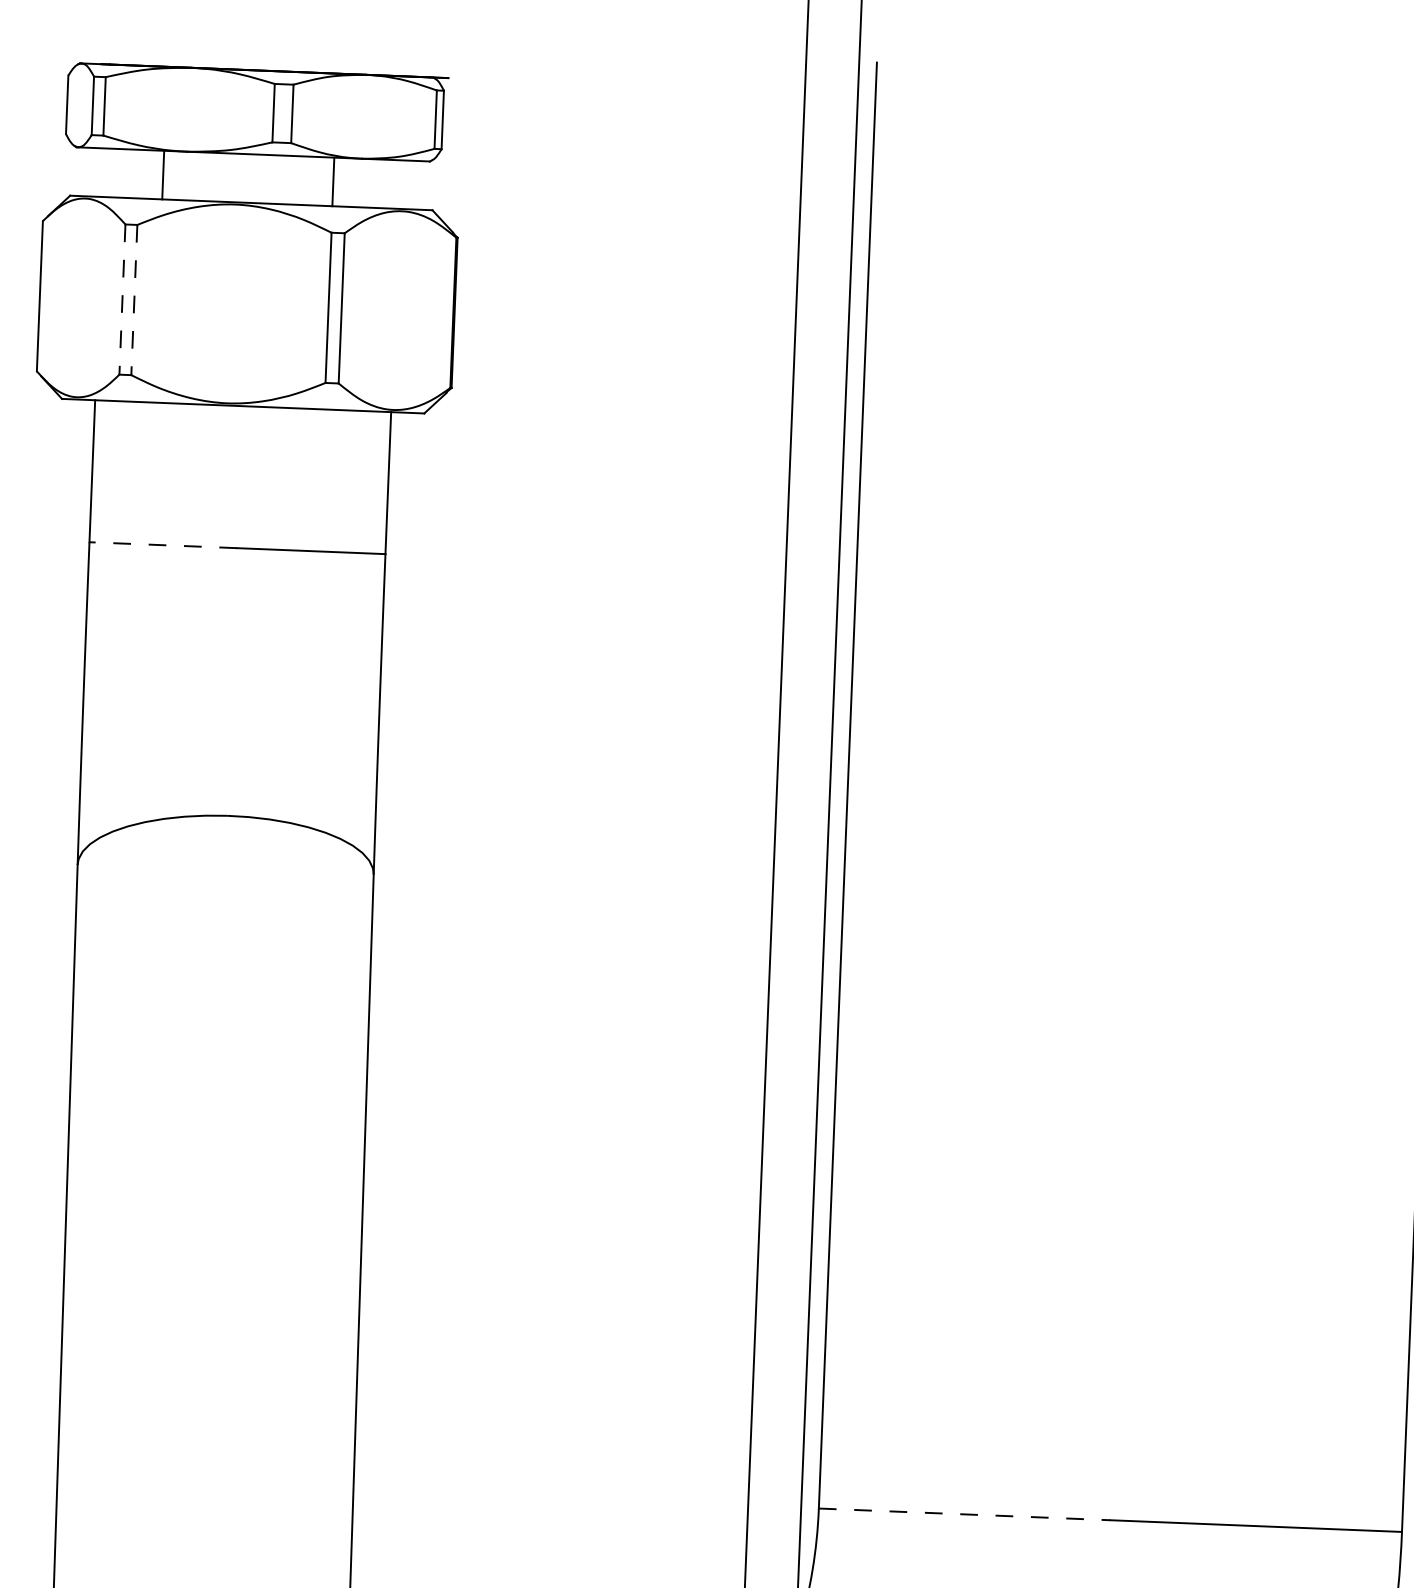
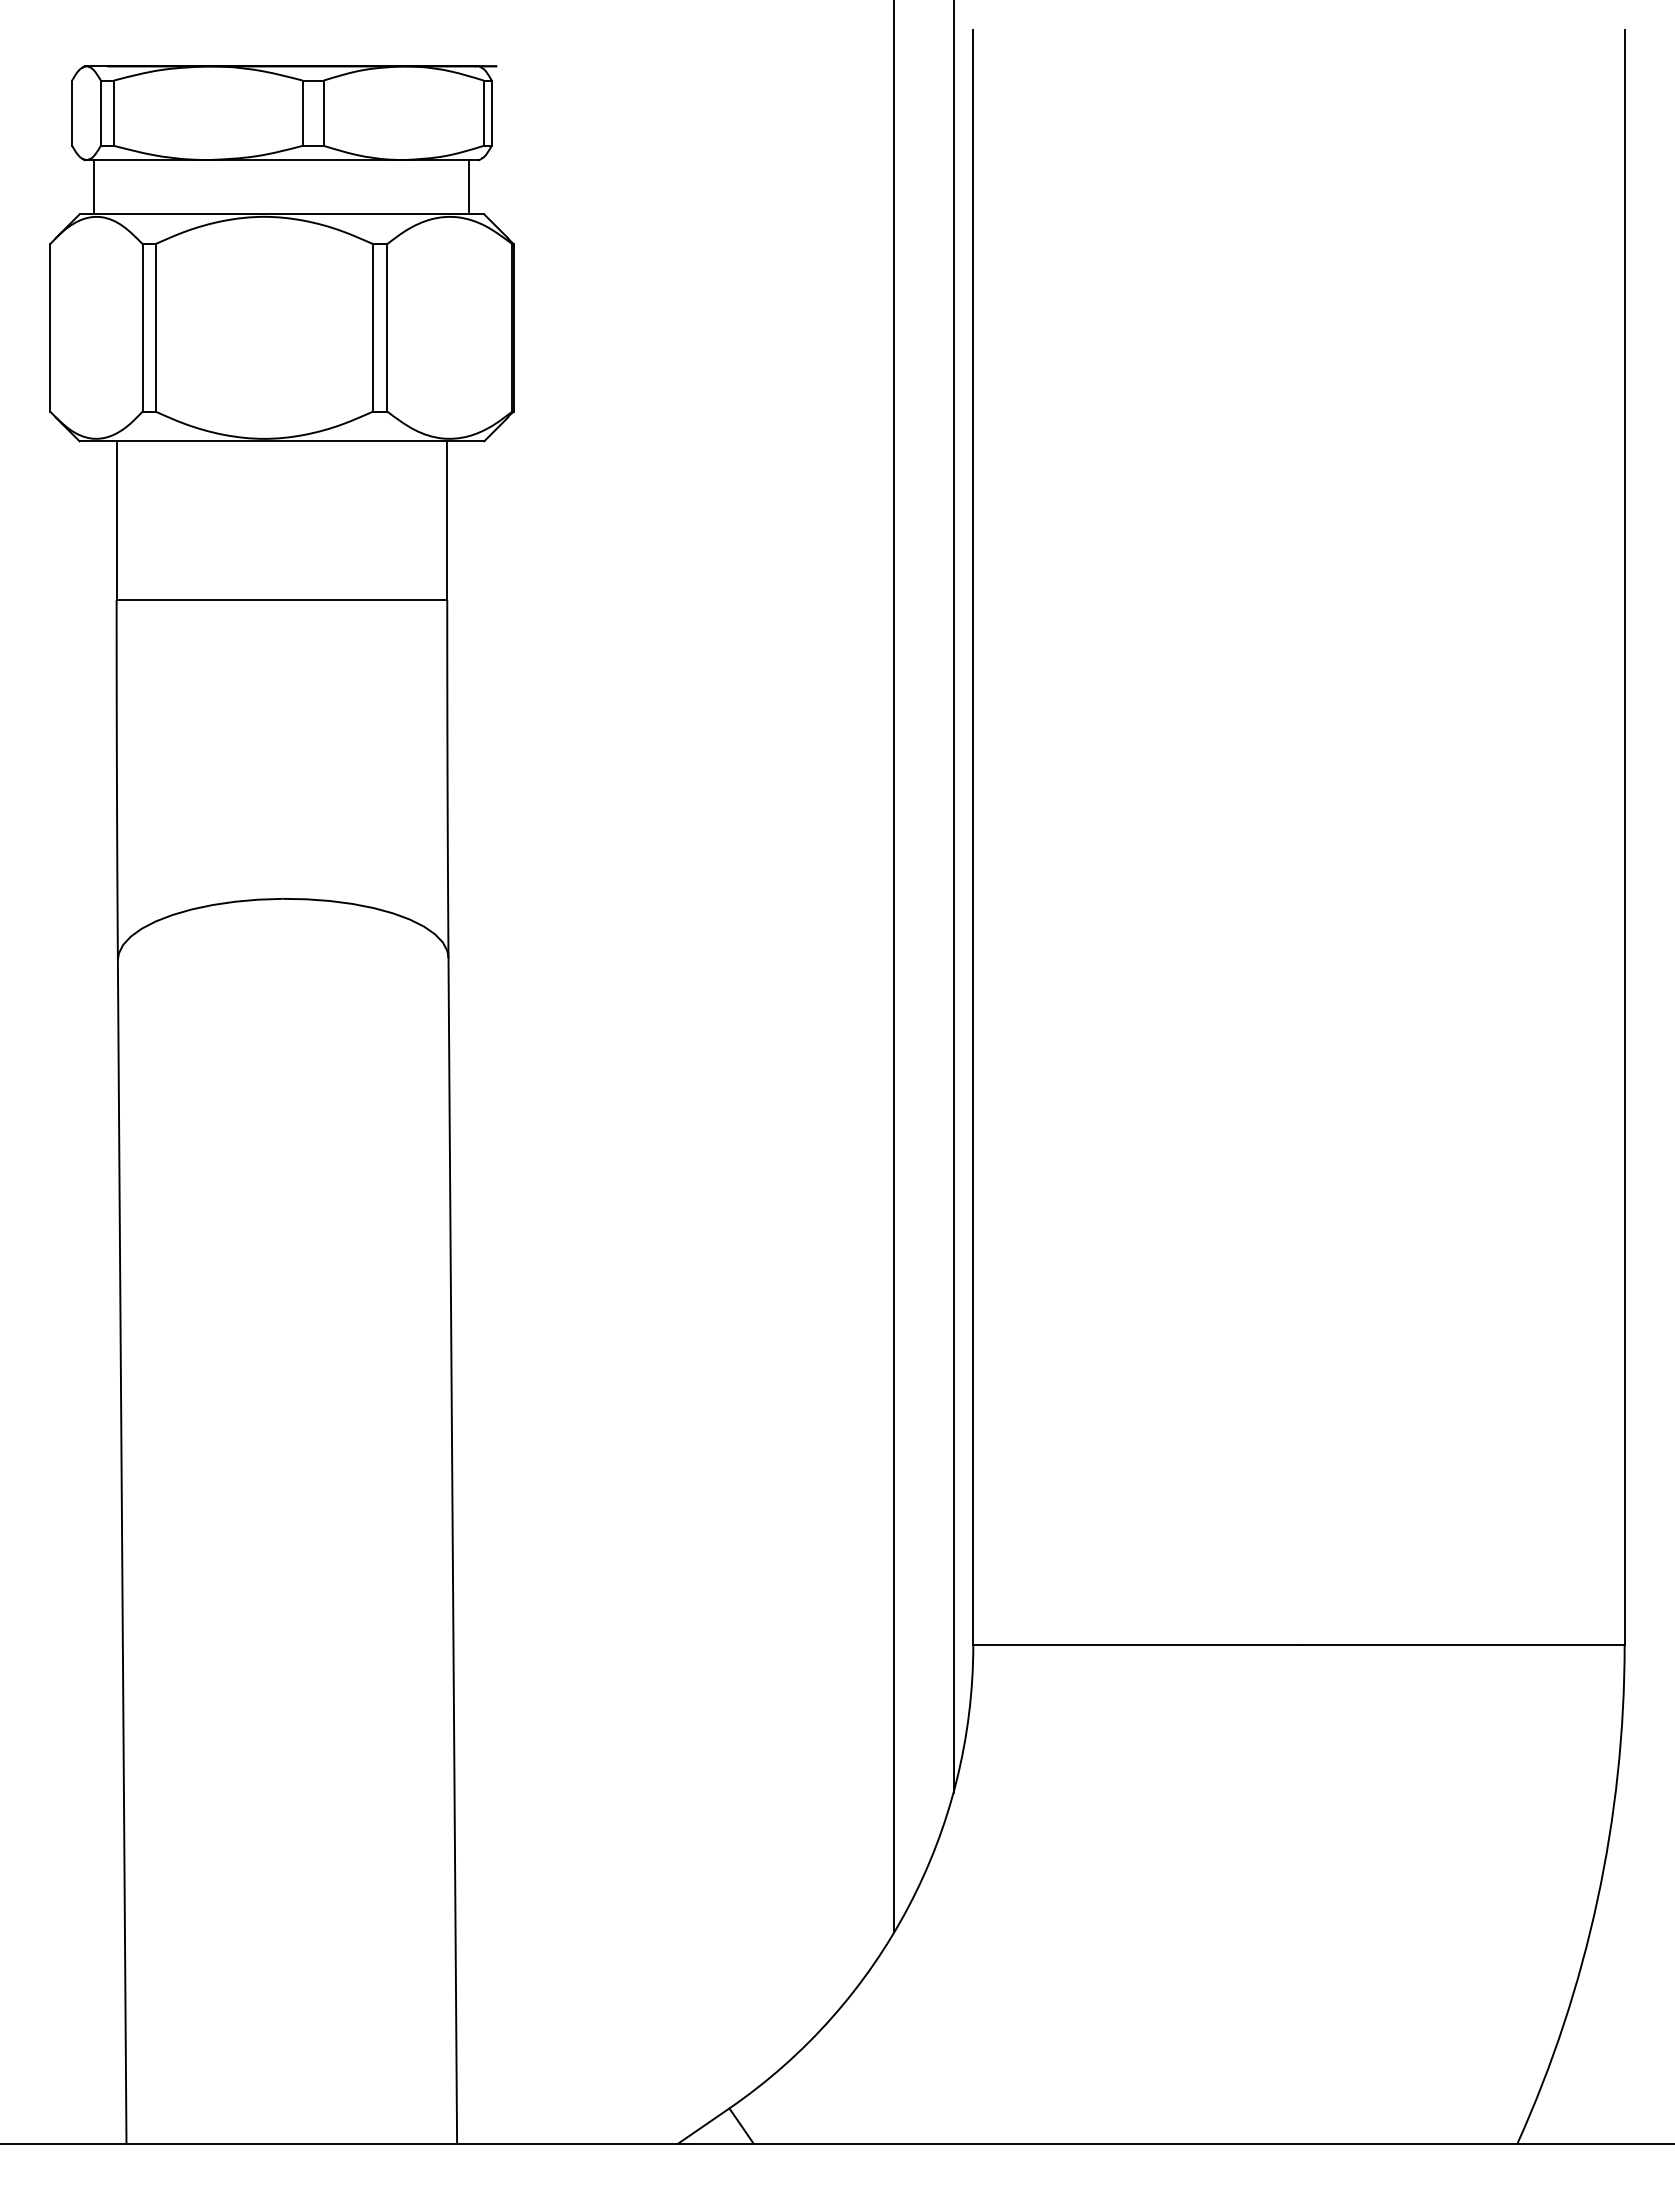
line: (163, 175) -> (94, 187), moved
line: (333, 182) -> (469, 187), moved
line: (122, 299) -> (142, 327), dashed -> solid
line: (134, 299) -> (155, 327), dashed -> solid
line: (162, 544) -> (198, 599), dashed -> solid
line: (964, 1514) -> (1136, 1644), dashed -> solid

